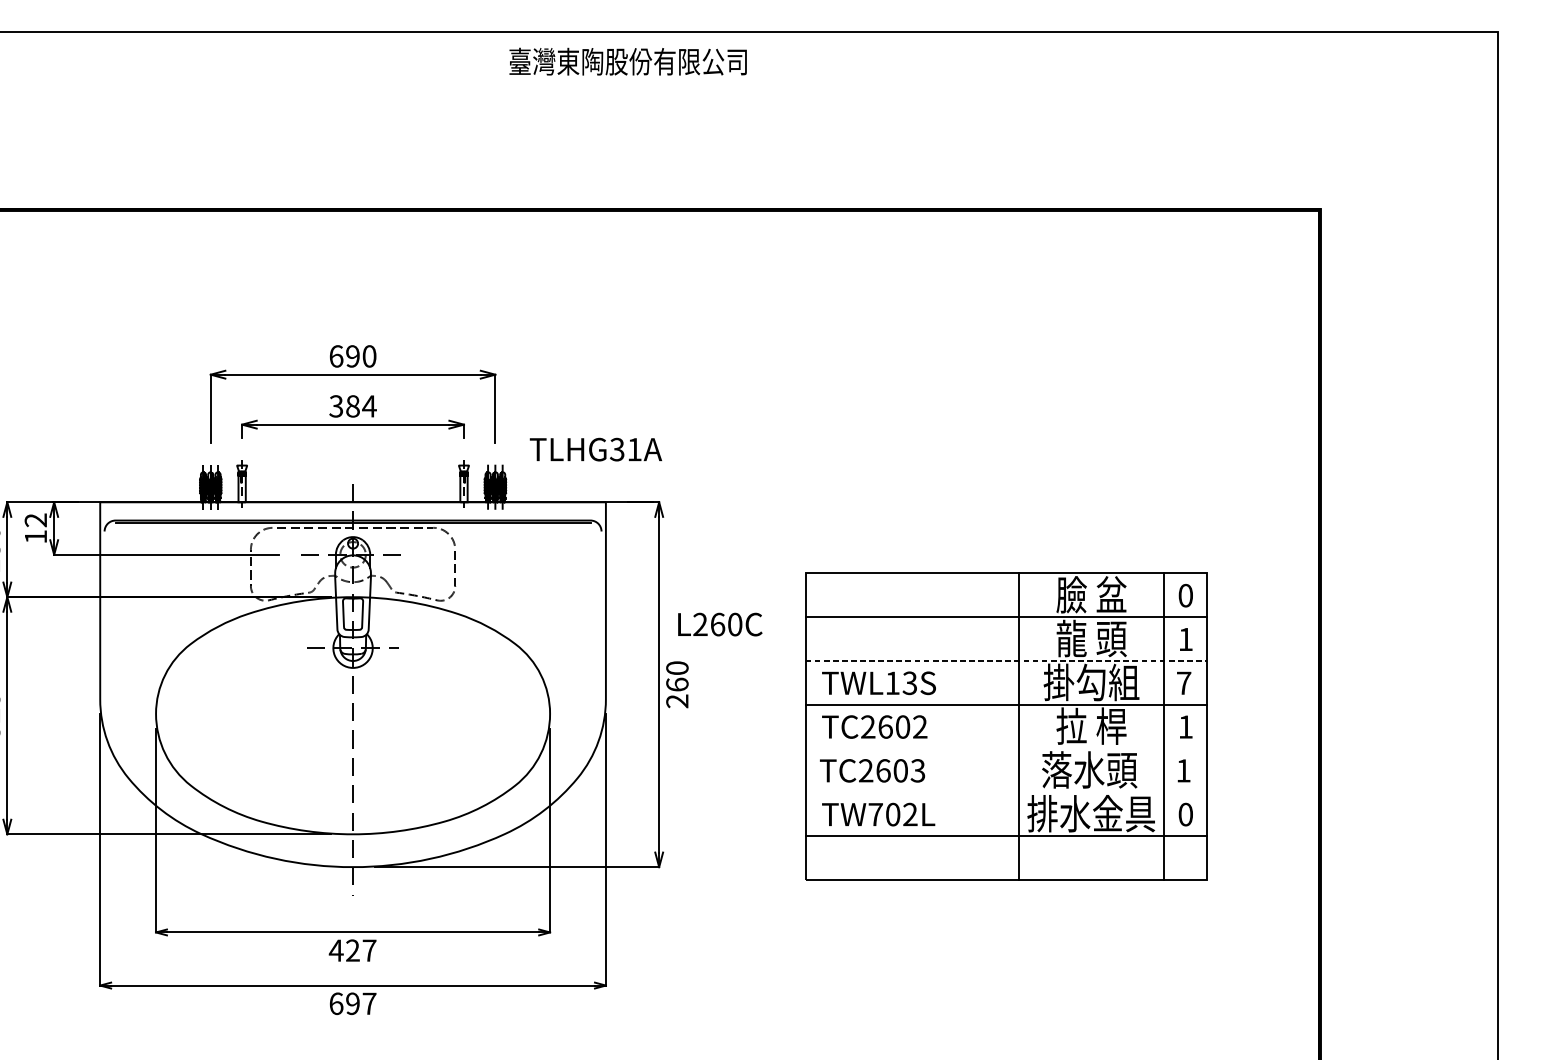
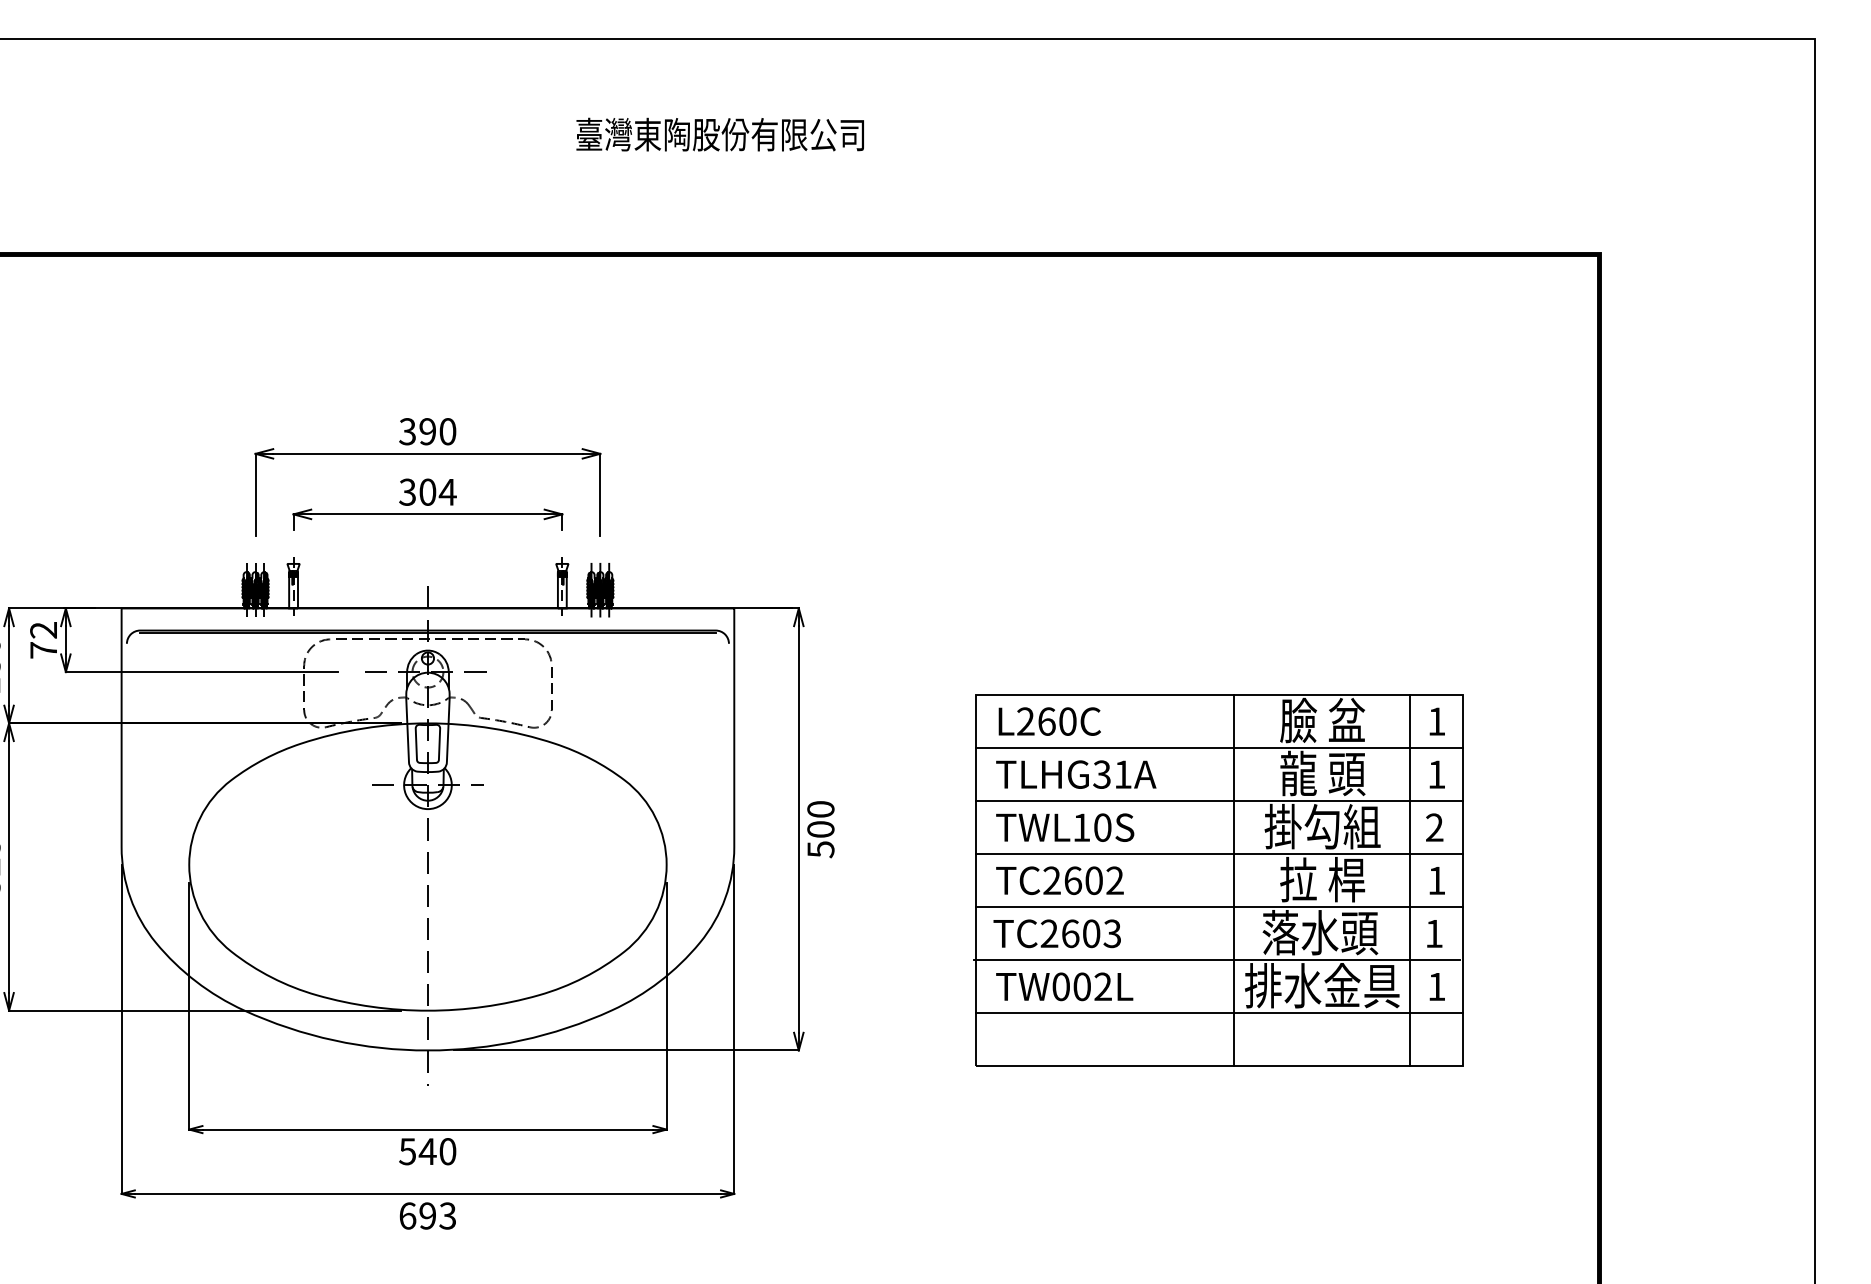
text: (627, 61) -> (719, 134), moved
text: (336, 356) -> (407, 431), 690 -> 390
text: (352, 406) -> (427, 492), 384 -> 304
text: (596, 449) -> (1076, 774), moved
text: (35, 537) -> (43, 650), 12 -> 72
text: (1185, 595) -> (1436, 721), 0 -> 1
text: (719, 624) -> (1049, 721), moved
line: (1007, 660) -> (1220, 800), dashed -> solid
text: (909, 683) -> (1102, 827), TWL13S -> TWL10S
text: (1183, 683) -> (1434, 827), 7 -> 2
text: (677, 693) -> (820, 839), 260 -> 500
line: (1006, 748) -> (1219, 906), added
line: (1003, 792) -> (1216, 959), added
text: (875, 814) -> (1060, 986), TW702L -> TW002L
text: (1185, 814) -> (1436, 986), 0 -> 1
text: (352, 950) -> (427, 1151), 427 -> 540
text: (369, 1003) -> (447, 1215), 697 -> 693

